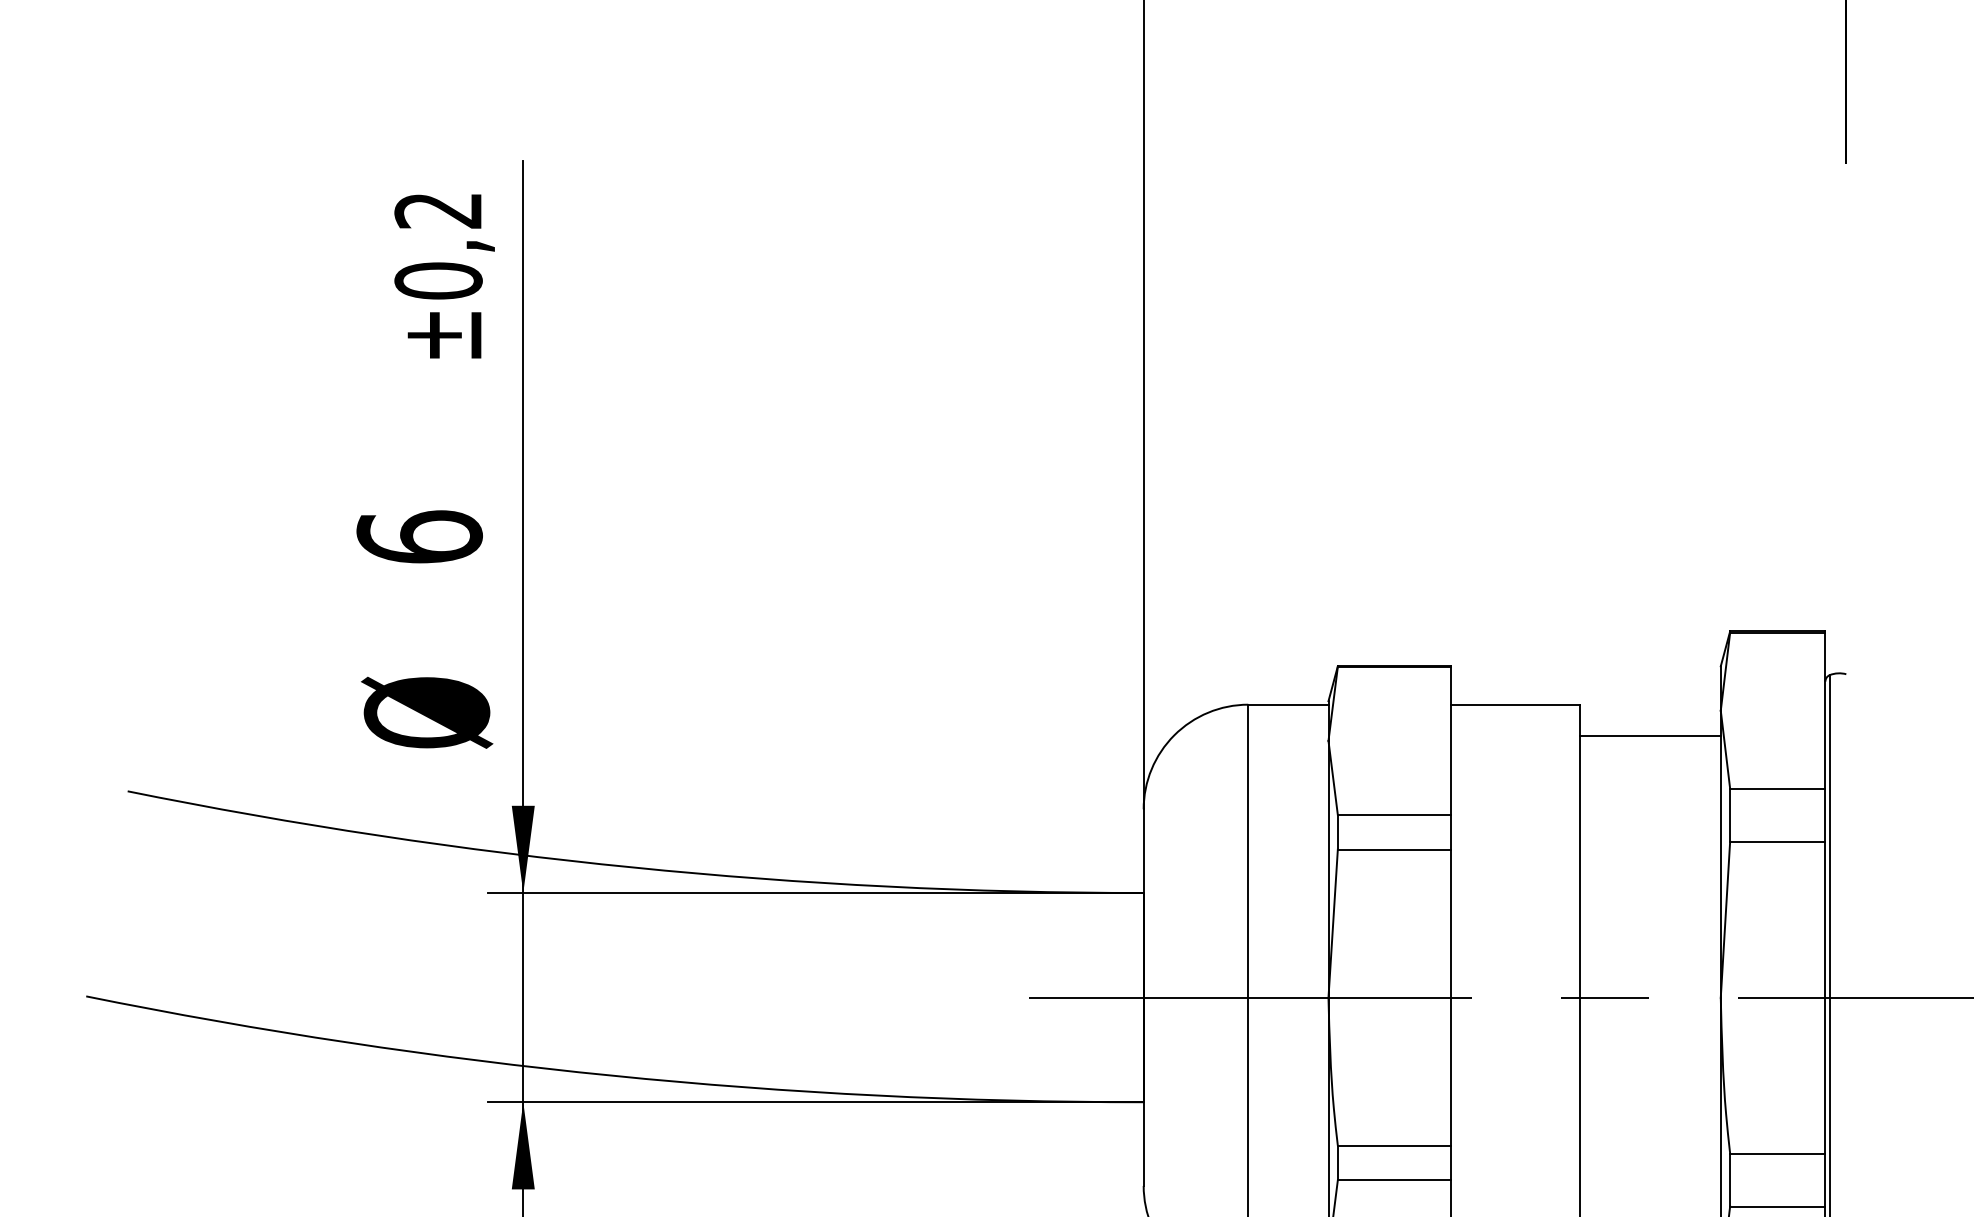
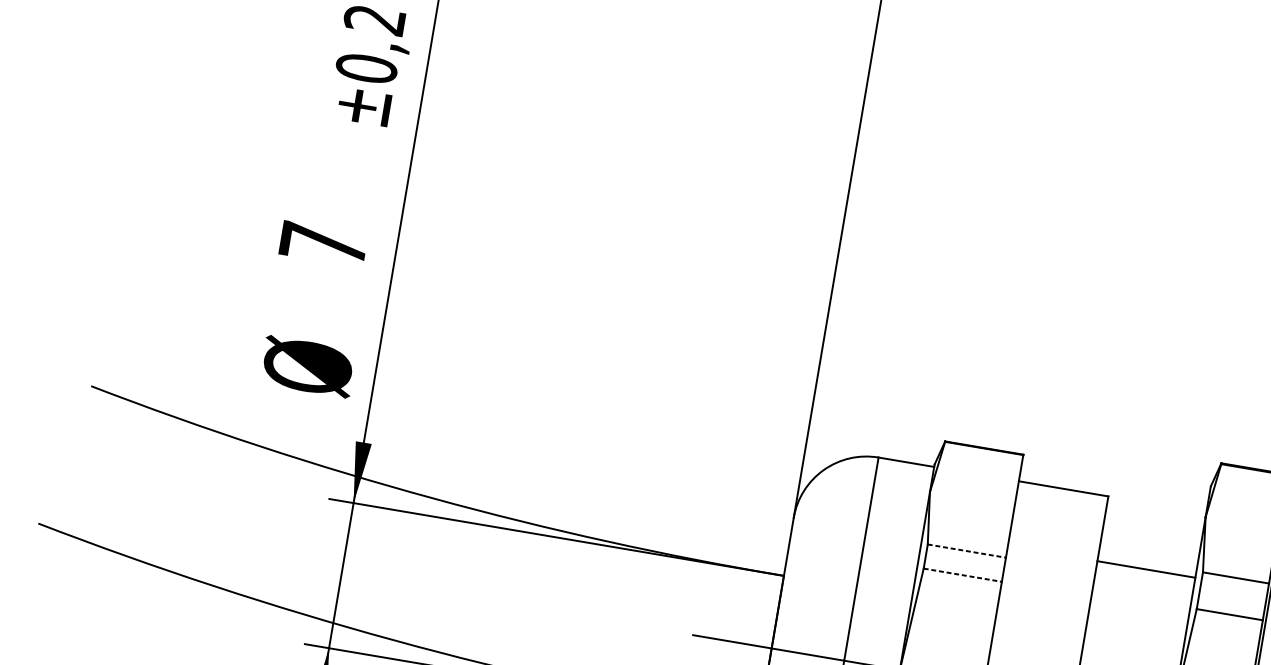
text: (419, 536) -> (323, 243), 6 -> 7
line: (1649, 736) -> (1145, 569), moved
line: (1394, 814) -> (967, 550), solid -> dashed
line: (1394, 849) -> (963, 575), solid -> dashed

